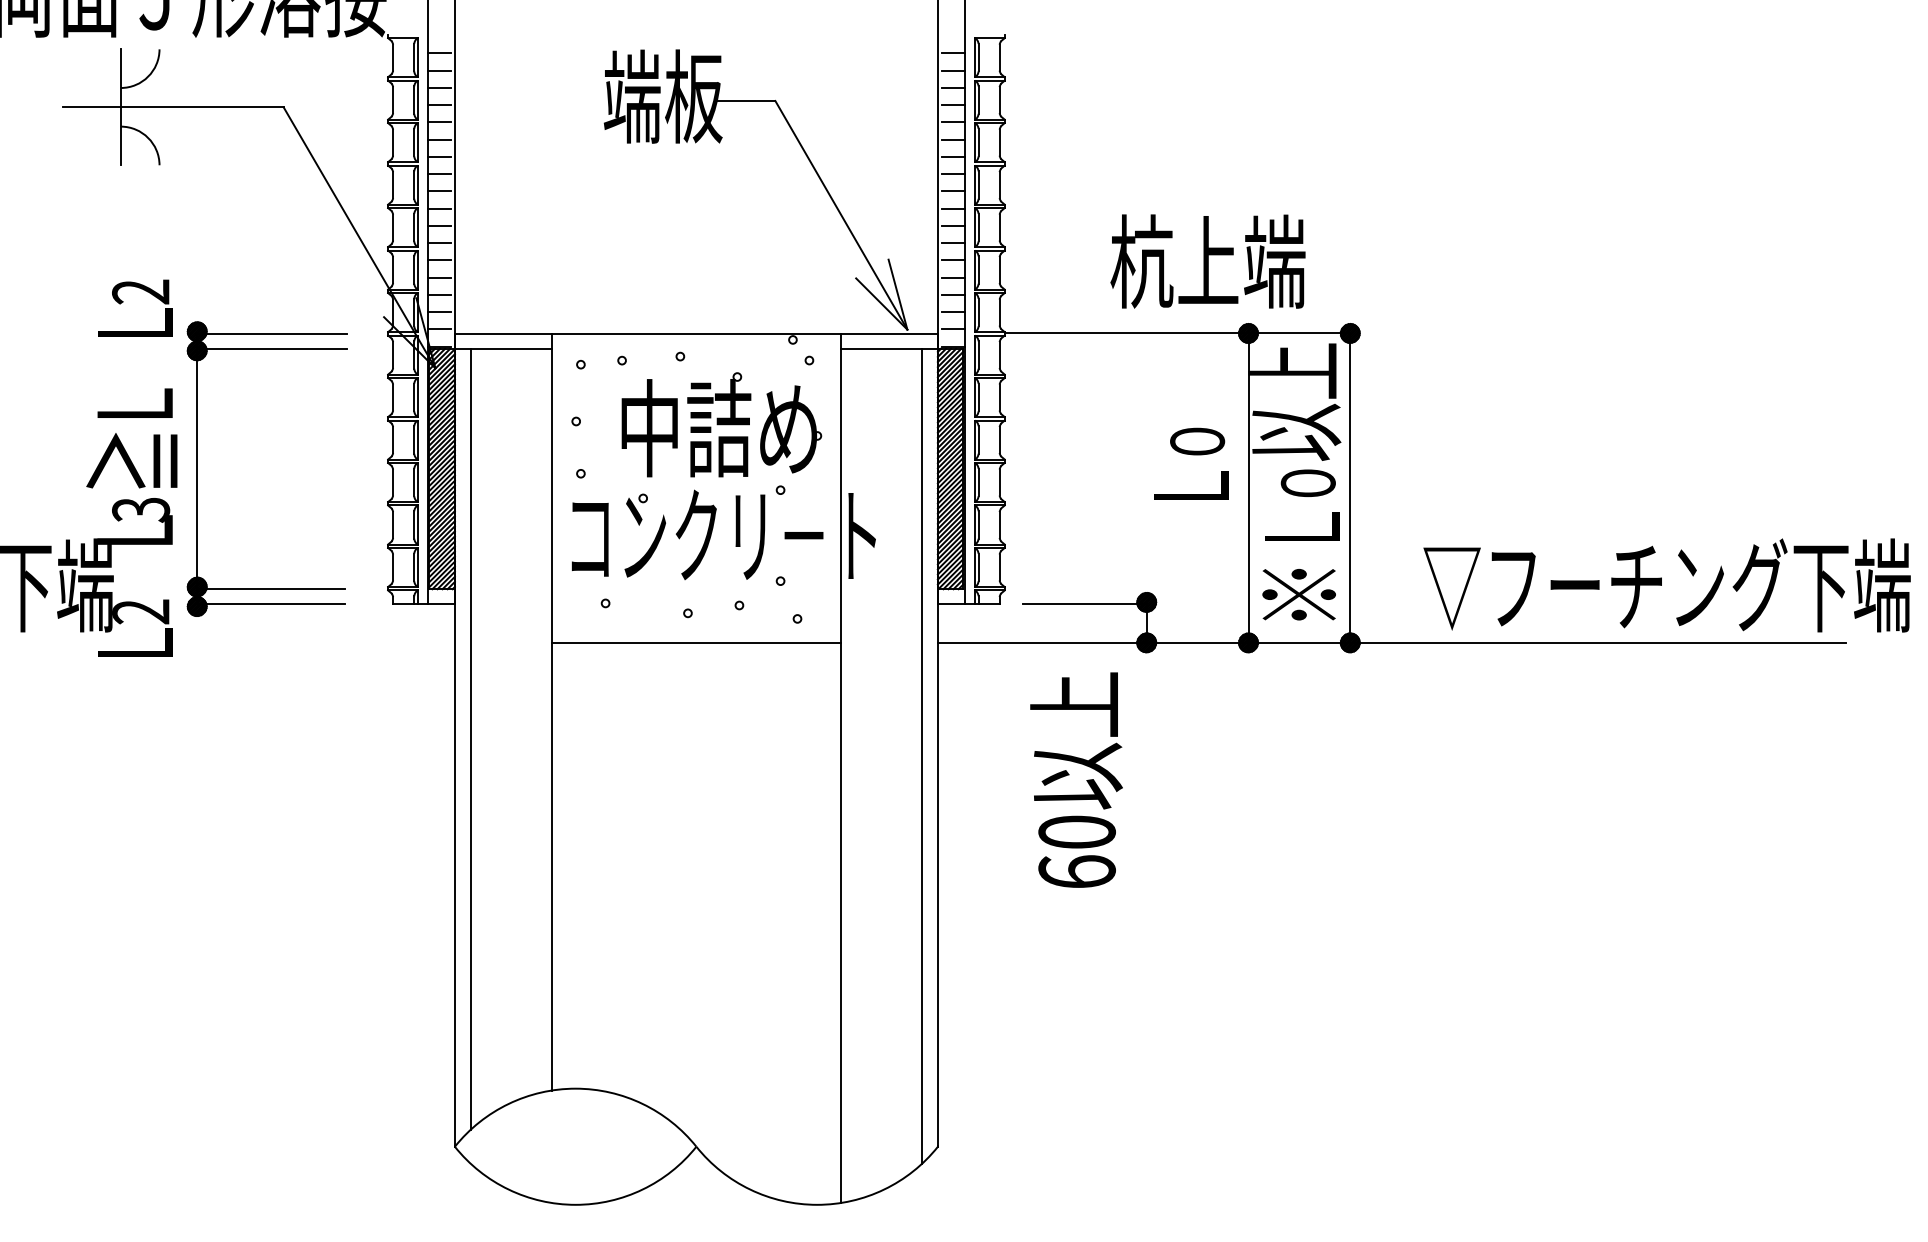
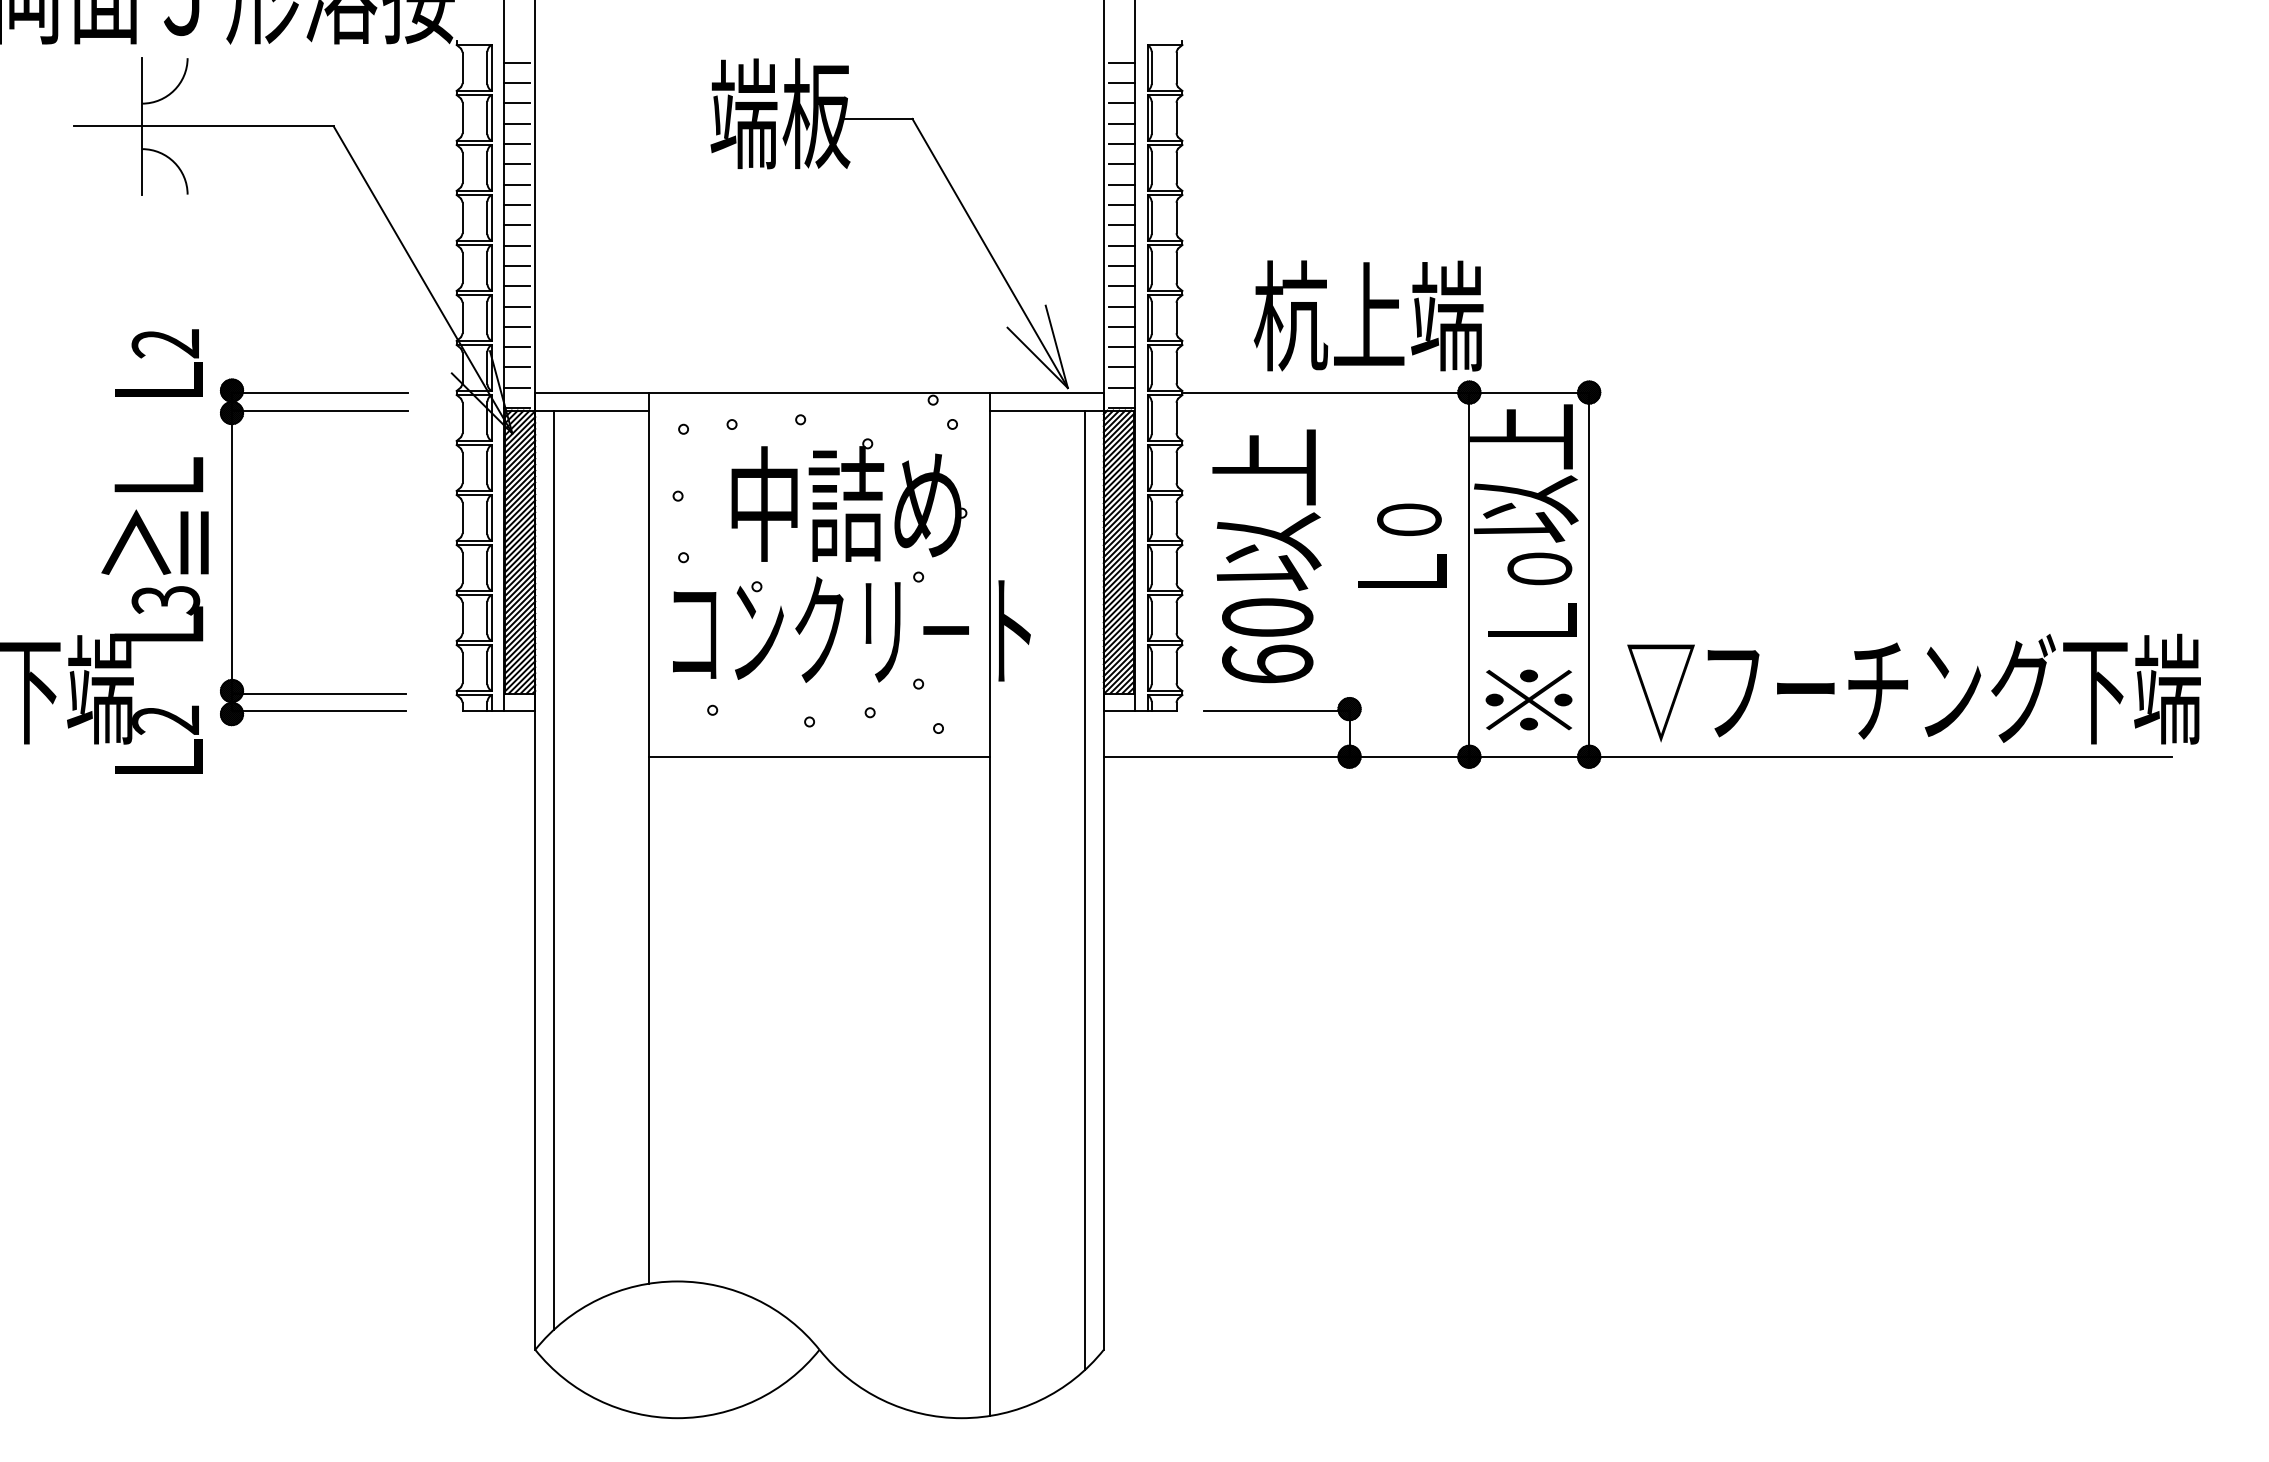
text: (1207, 261) -> (1368, 315), moved
text: (1666, 584) -> (1913, 688), moved
text: (1076, 780) -> (1266, 556), moved

